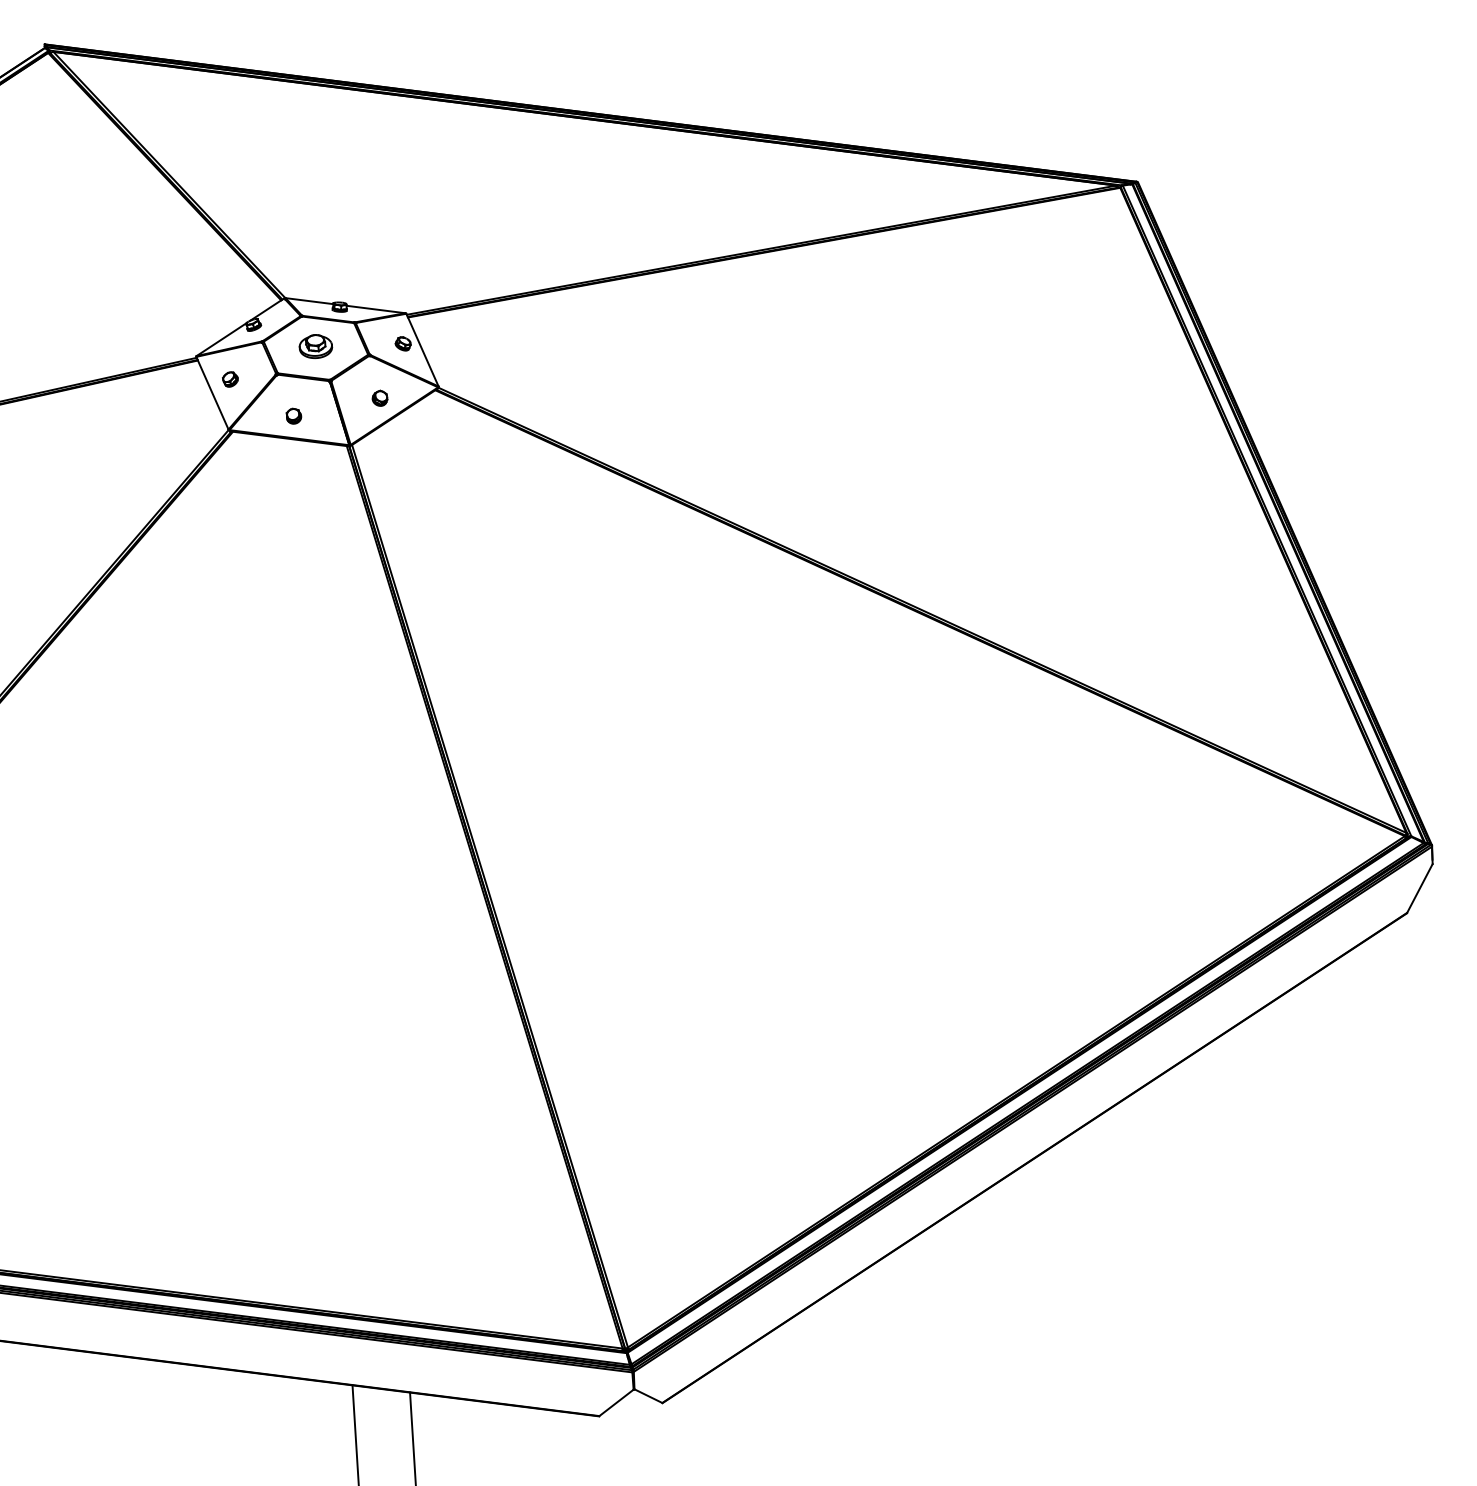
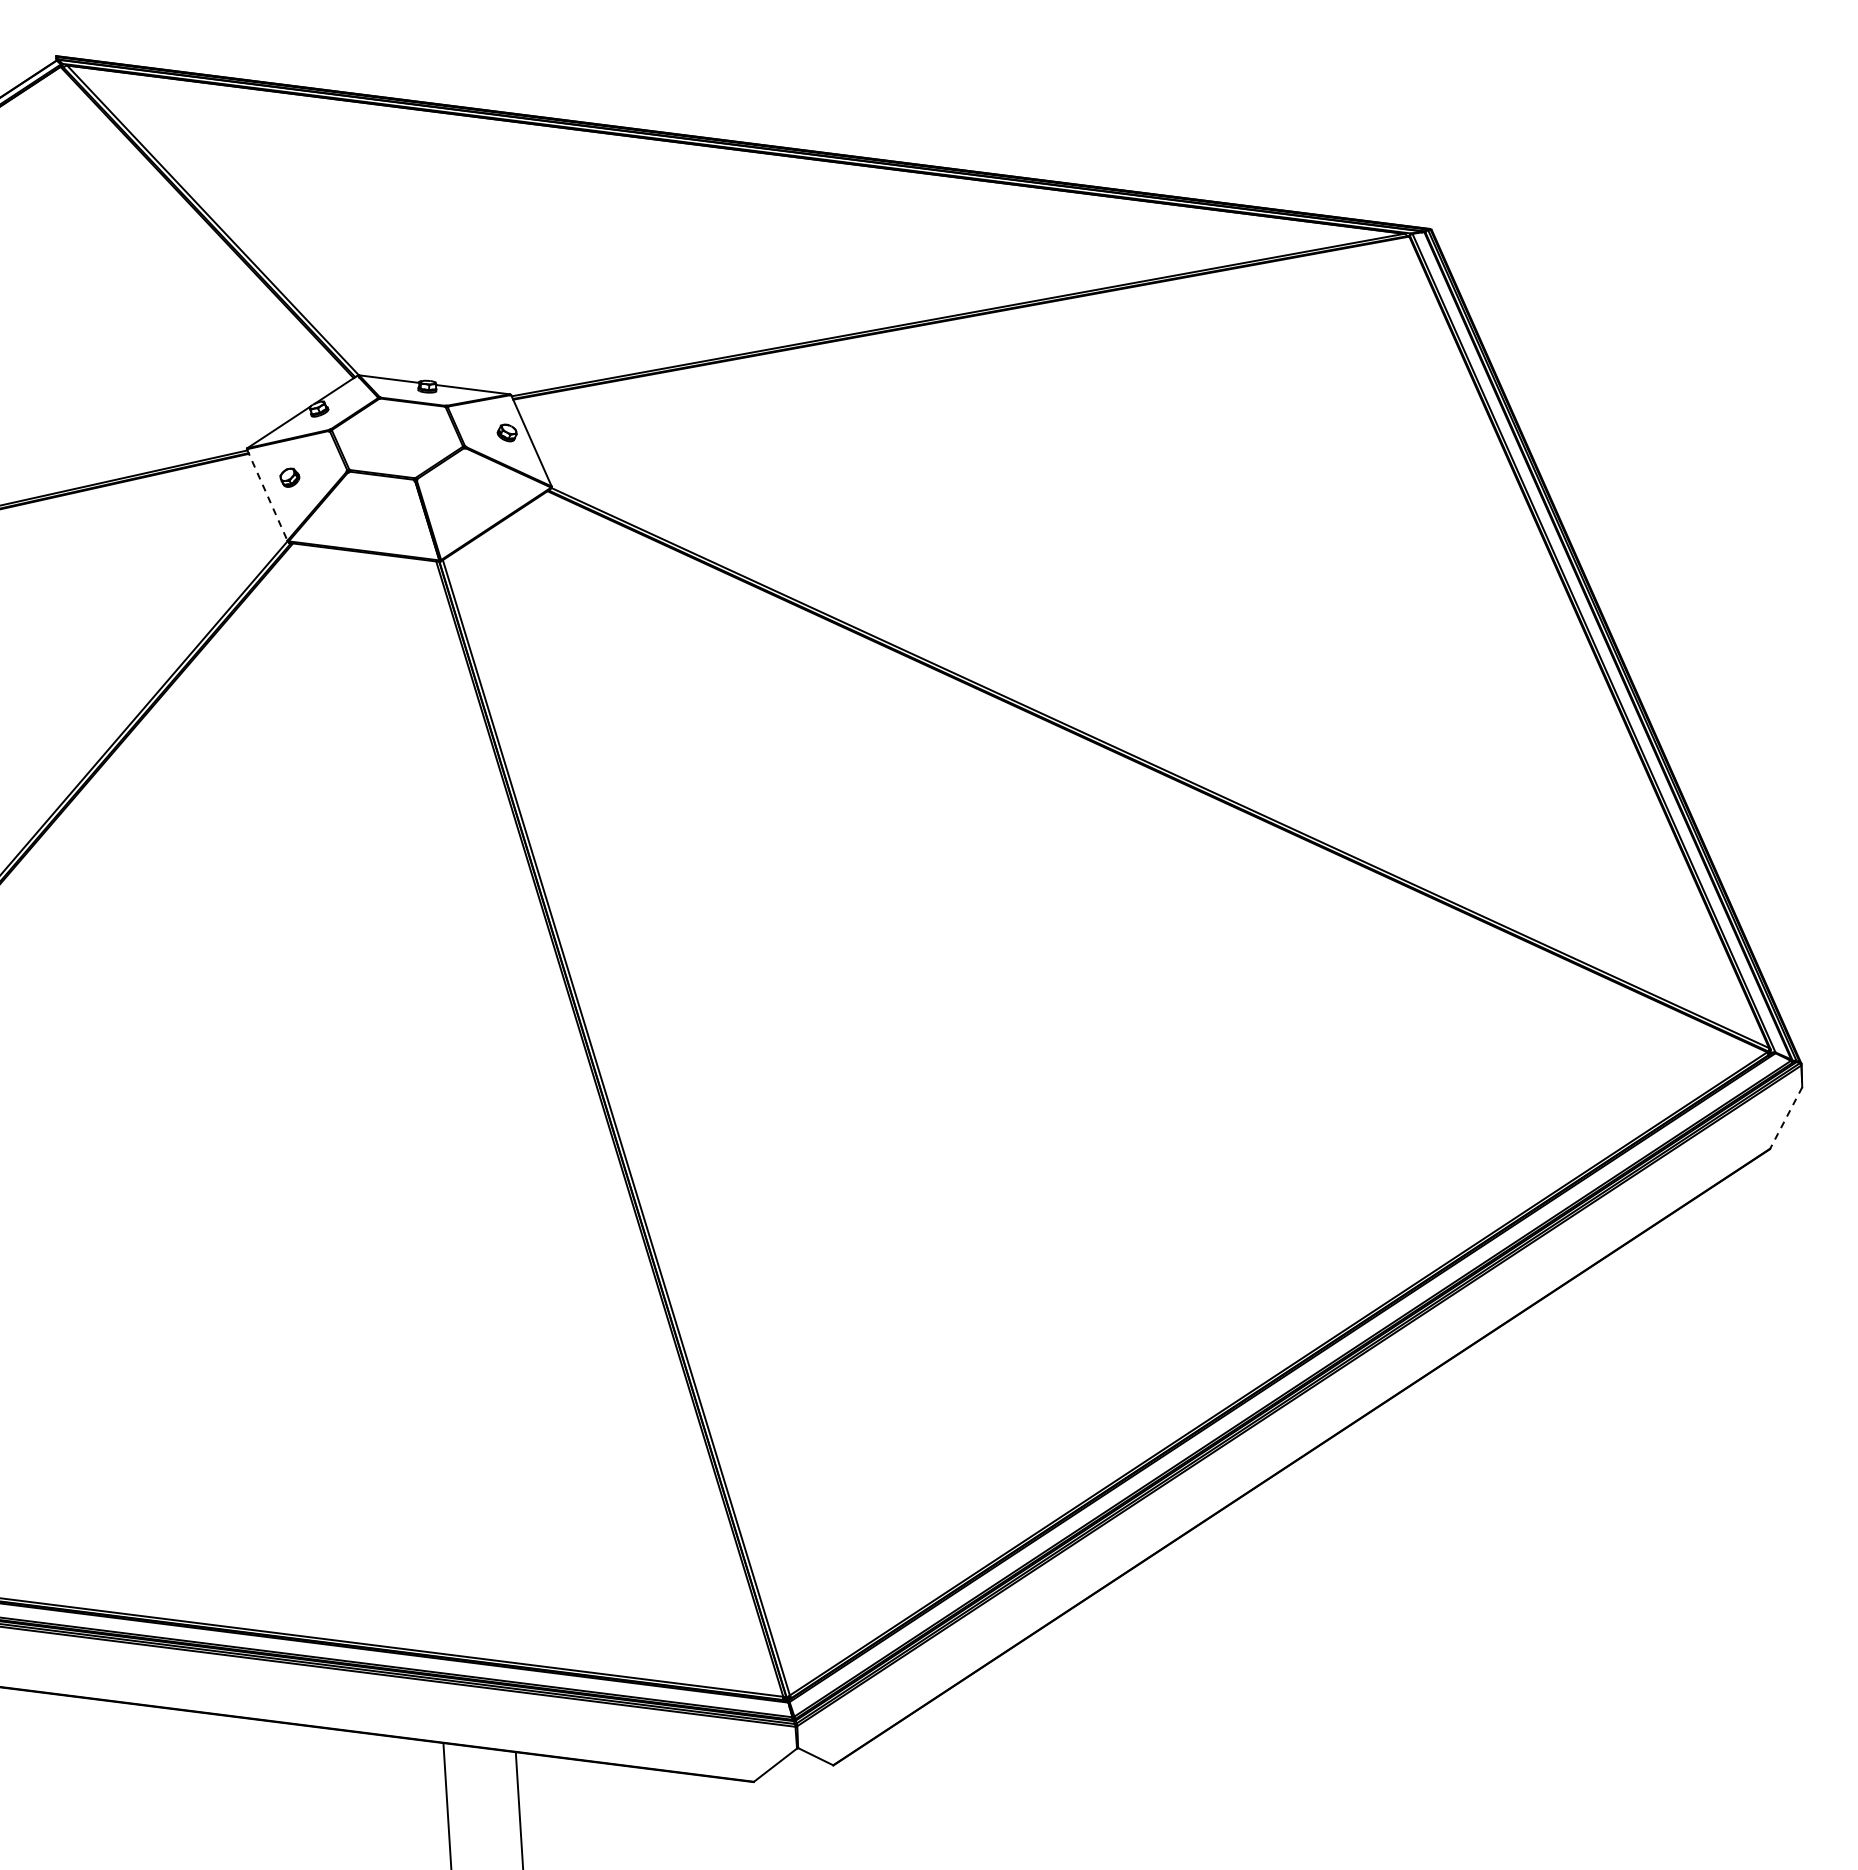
part: (316, 345) -> (397, 435), removed
line: (212, 393) -> (267, 495), solid -> dashed
part: (379, 397) -> (477, 500), removed
part: (293, 415) -> (369, 523), removed
line: (1420, 888) -> (1786, 1117), solid -> dashed

